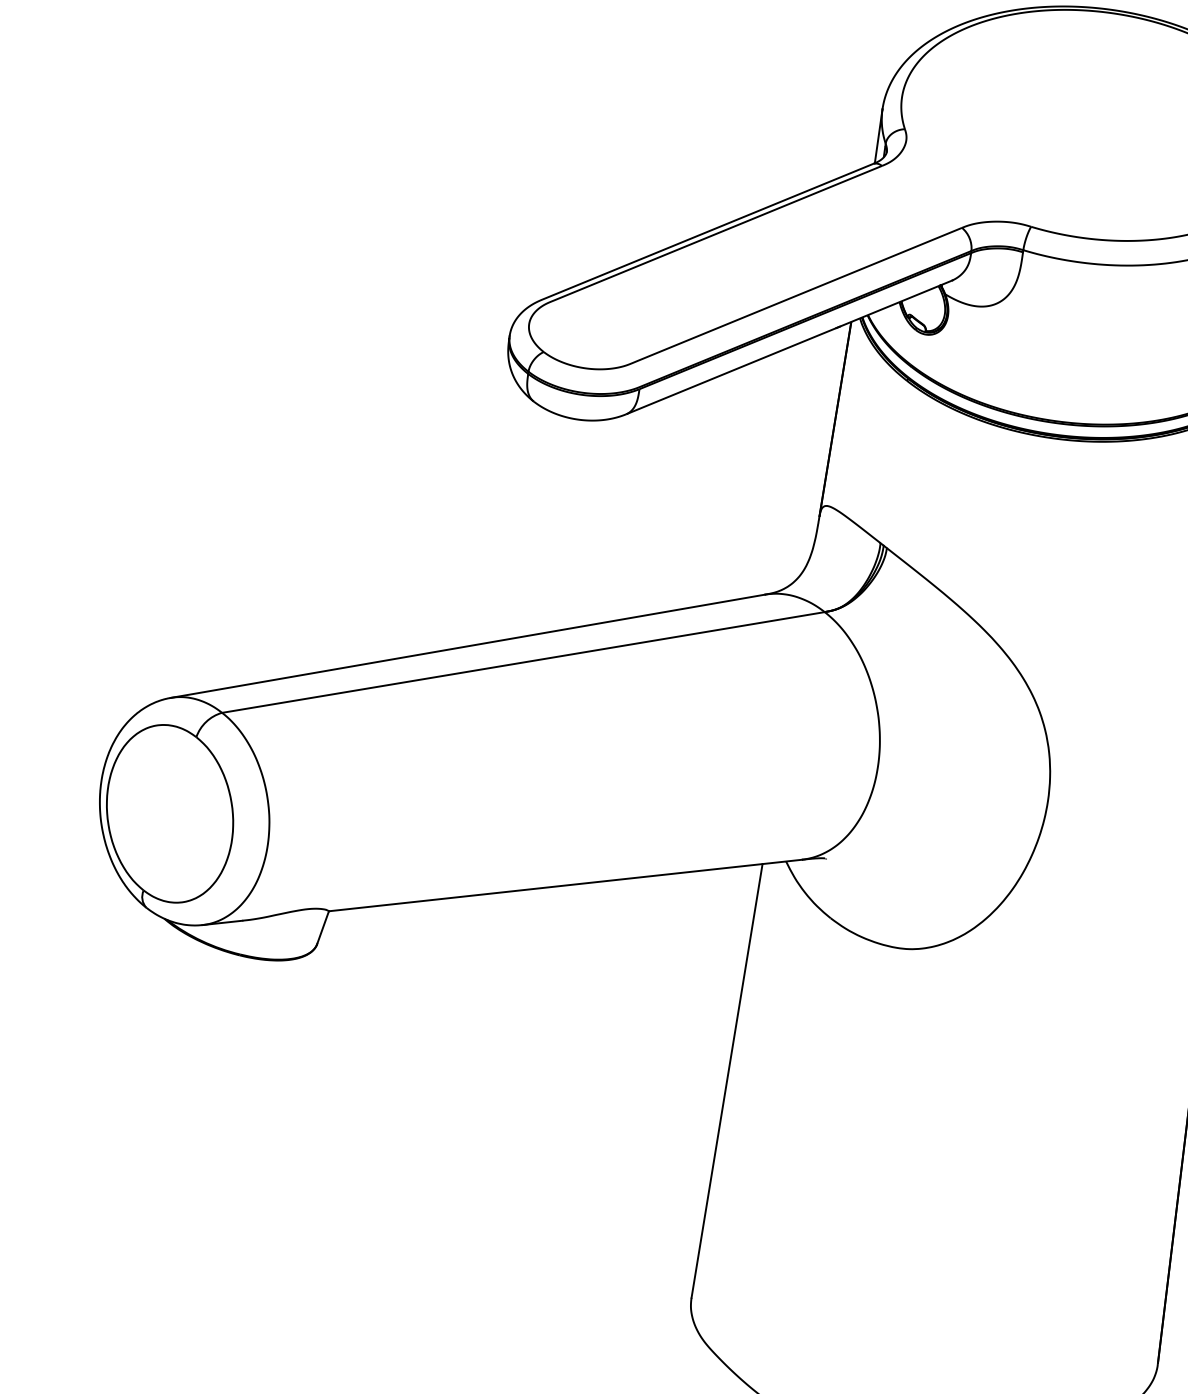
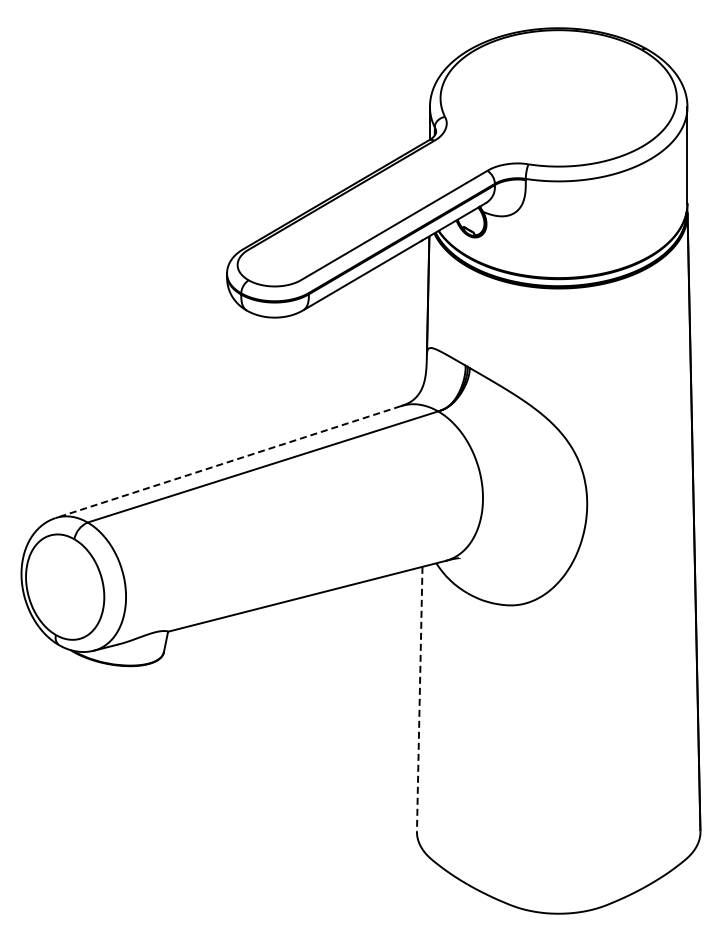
line: (466, 646) -> (227, 462), solid -> dashed
line: (726, 1081) -> (419, 699), solid -> dashed

